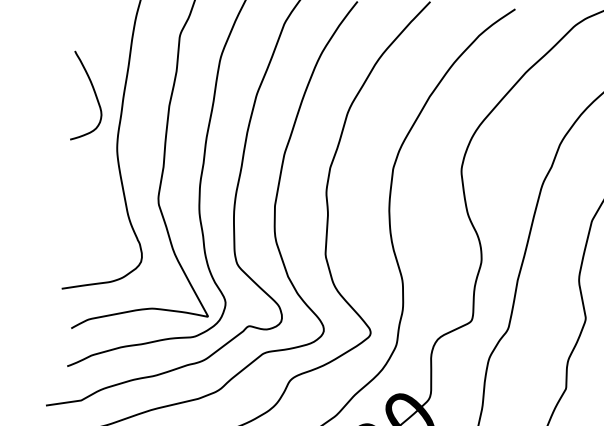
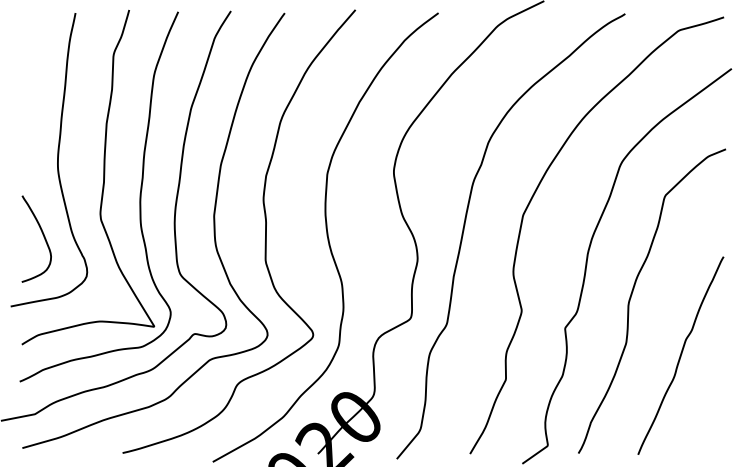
curve: (94, 94) -> (43, 237), moved

